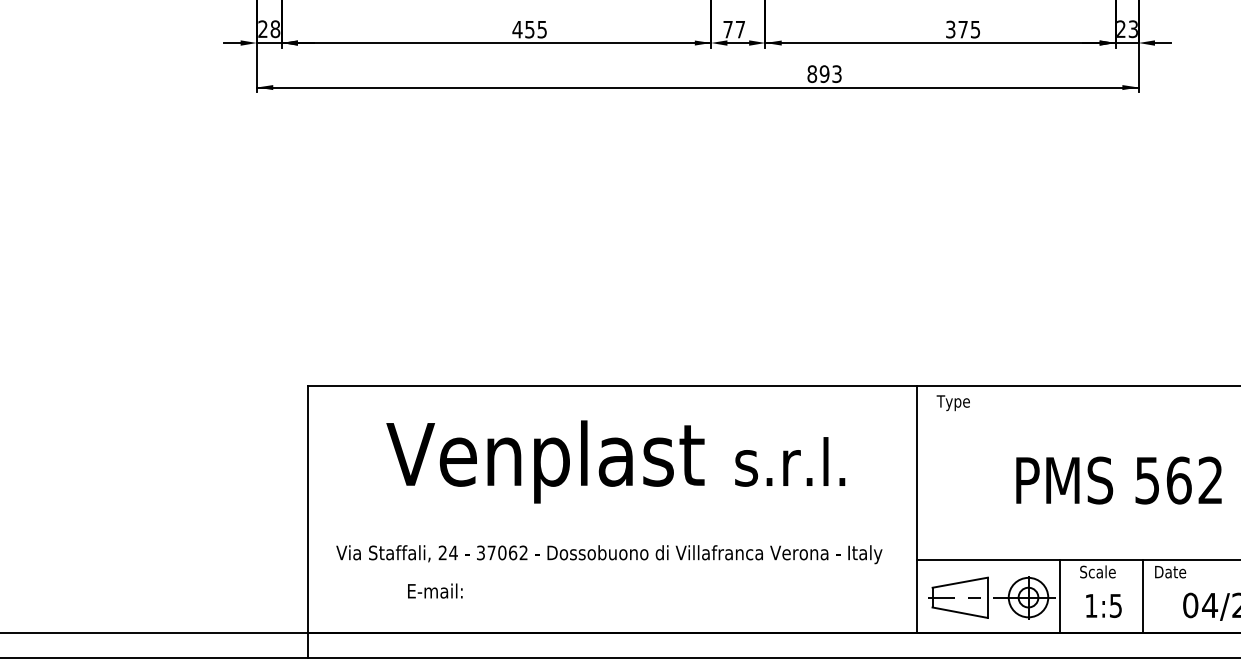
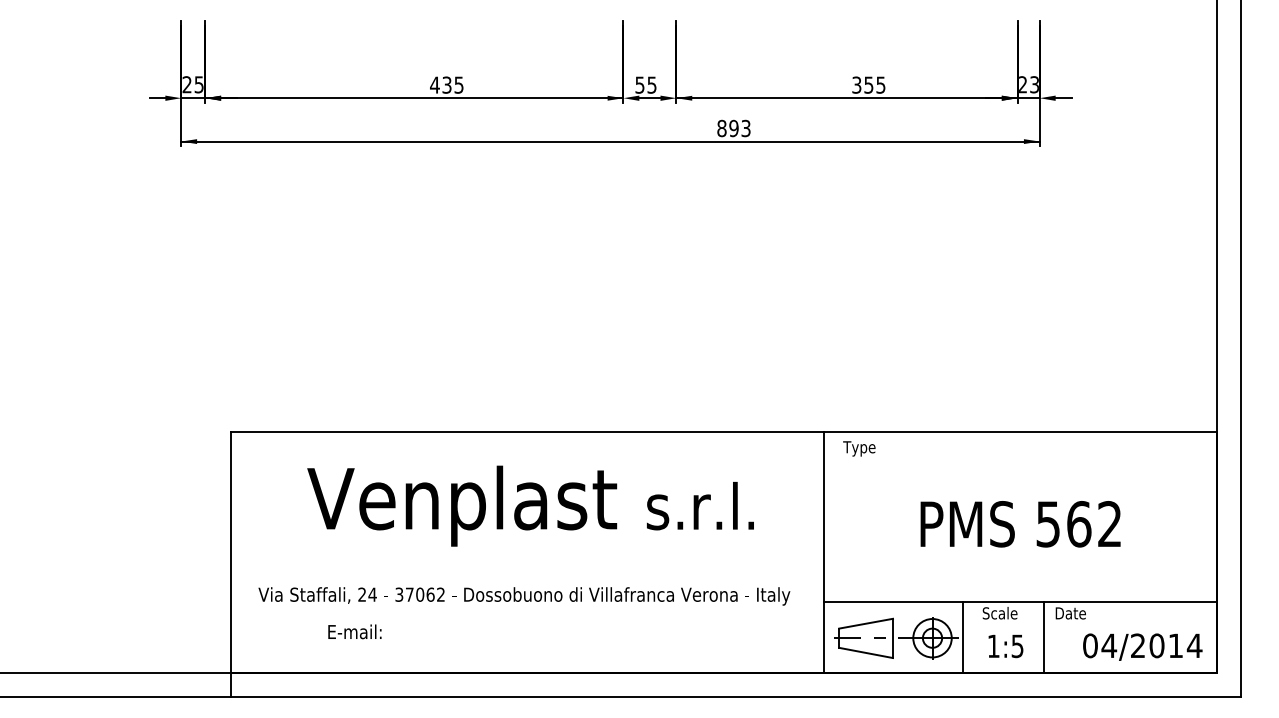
text: (274, 28) -> (198, 84), 28 -> 25
text: (530, 28) -> (447, 84), 455 -> 435
text: (733, 28) -> (645, 84), 77 -> 55
text: (962, 28) -> (868, 84), 375 -> 355

